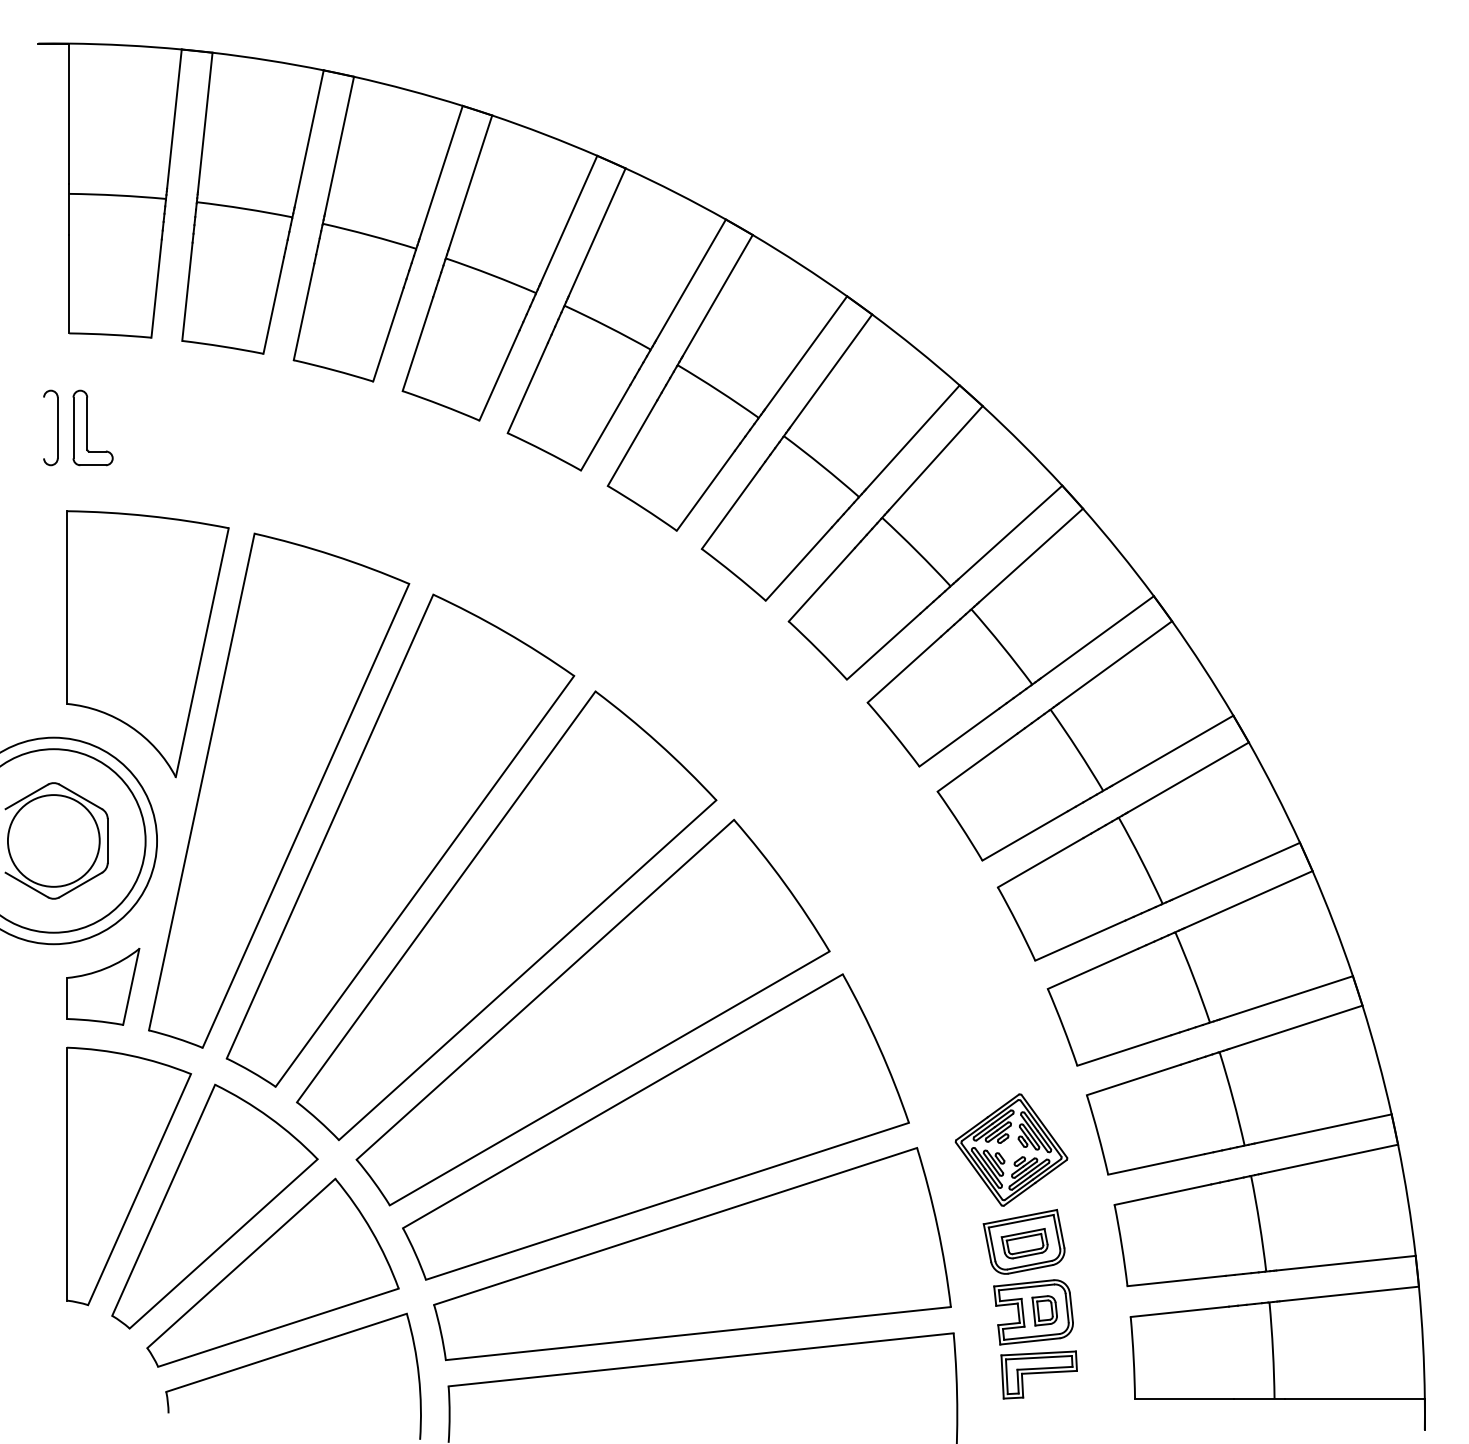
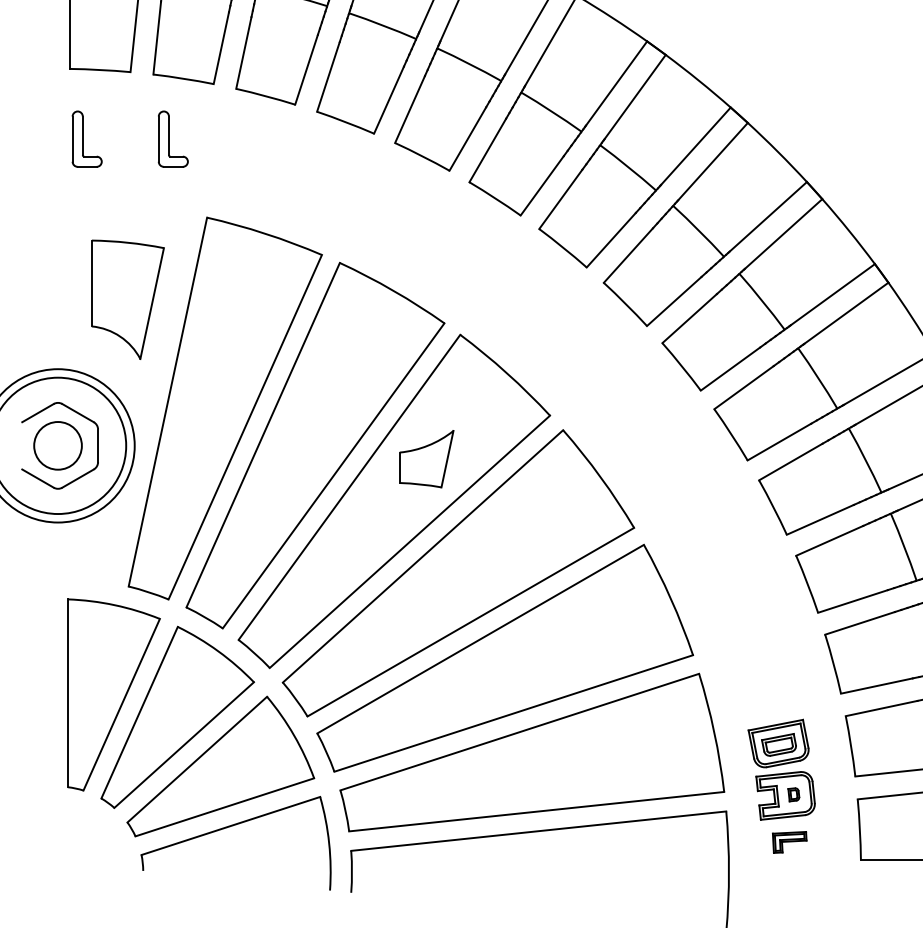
part: (57, 427) -> (60, 138), removed
part: (208, 427) -> (172, 138), added
part: (147, 644) -> (127, 299), size x0.6
circle: (53, 840) -> (57, 445), size x0.7
part: (103, 986) -> (426, 458), moved
part: (1011, 1149) -> (769, 674), removed
part: (1044, 1310) -> (793, 794), size x0.6
part: (1038, 1374) -> (789, 842), size x0.6

